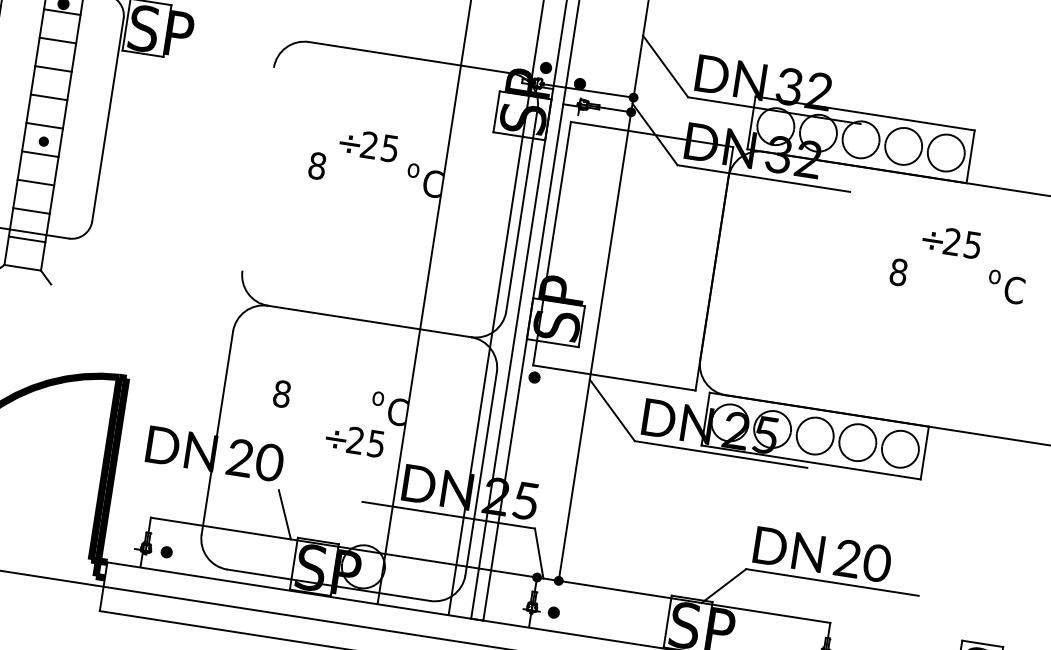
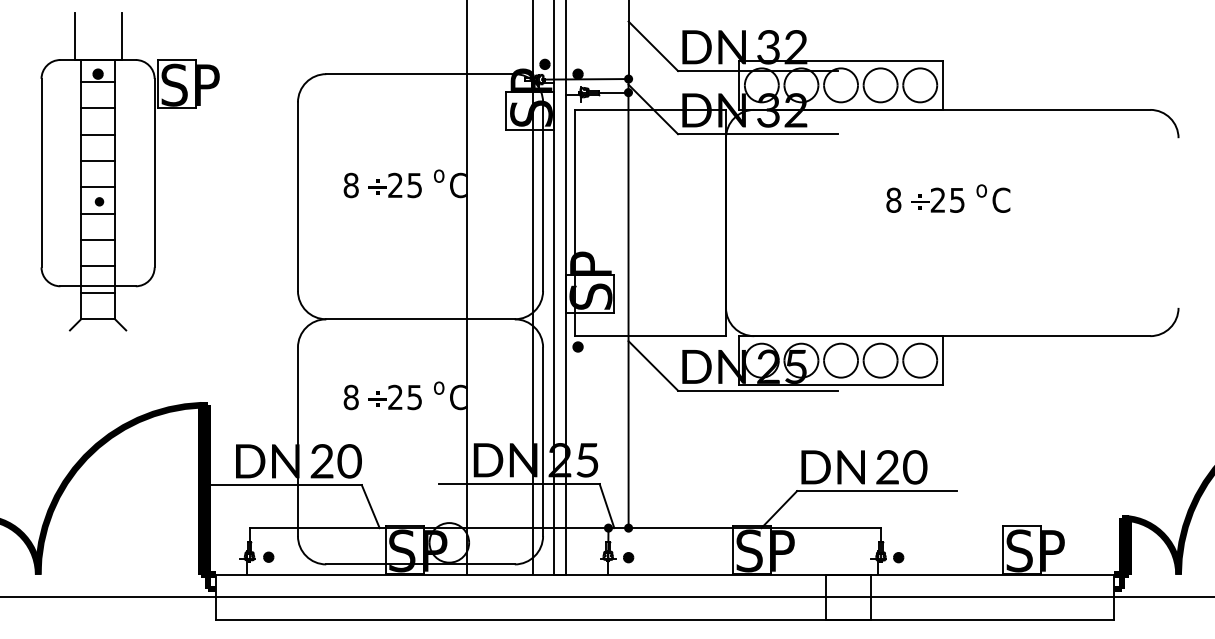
text: (368, 145) -> (394, 185), moved
line: (257, 168) -> (297, 196), added
text: (951, 241) -> (937, 199), moved
text: (354, 440) -> (394, 397), moved
line: (192, 477) -> (281, 485), added

